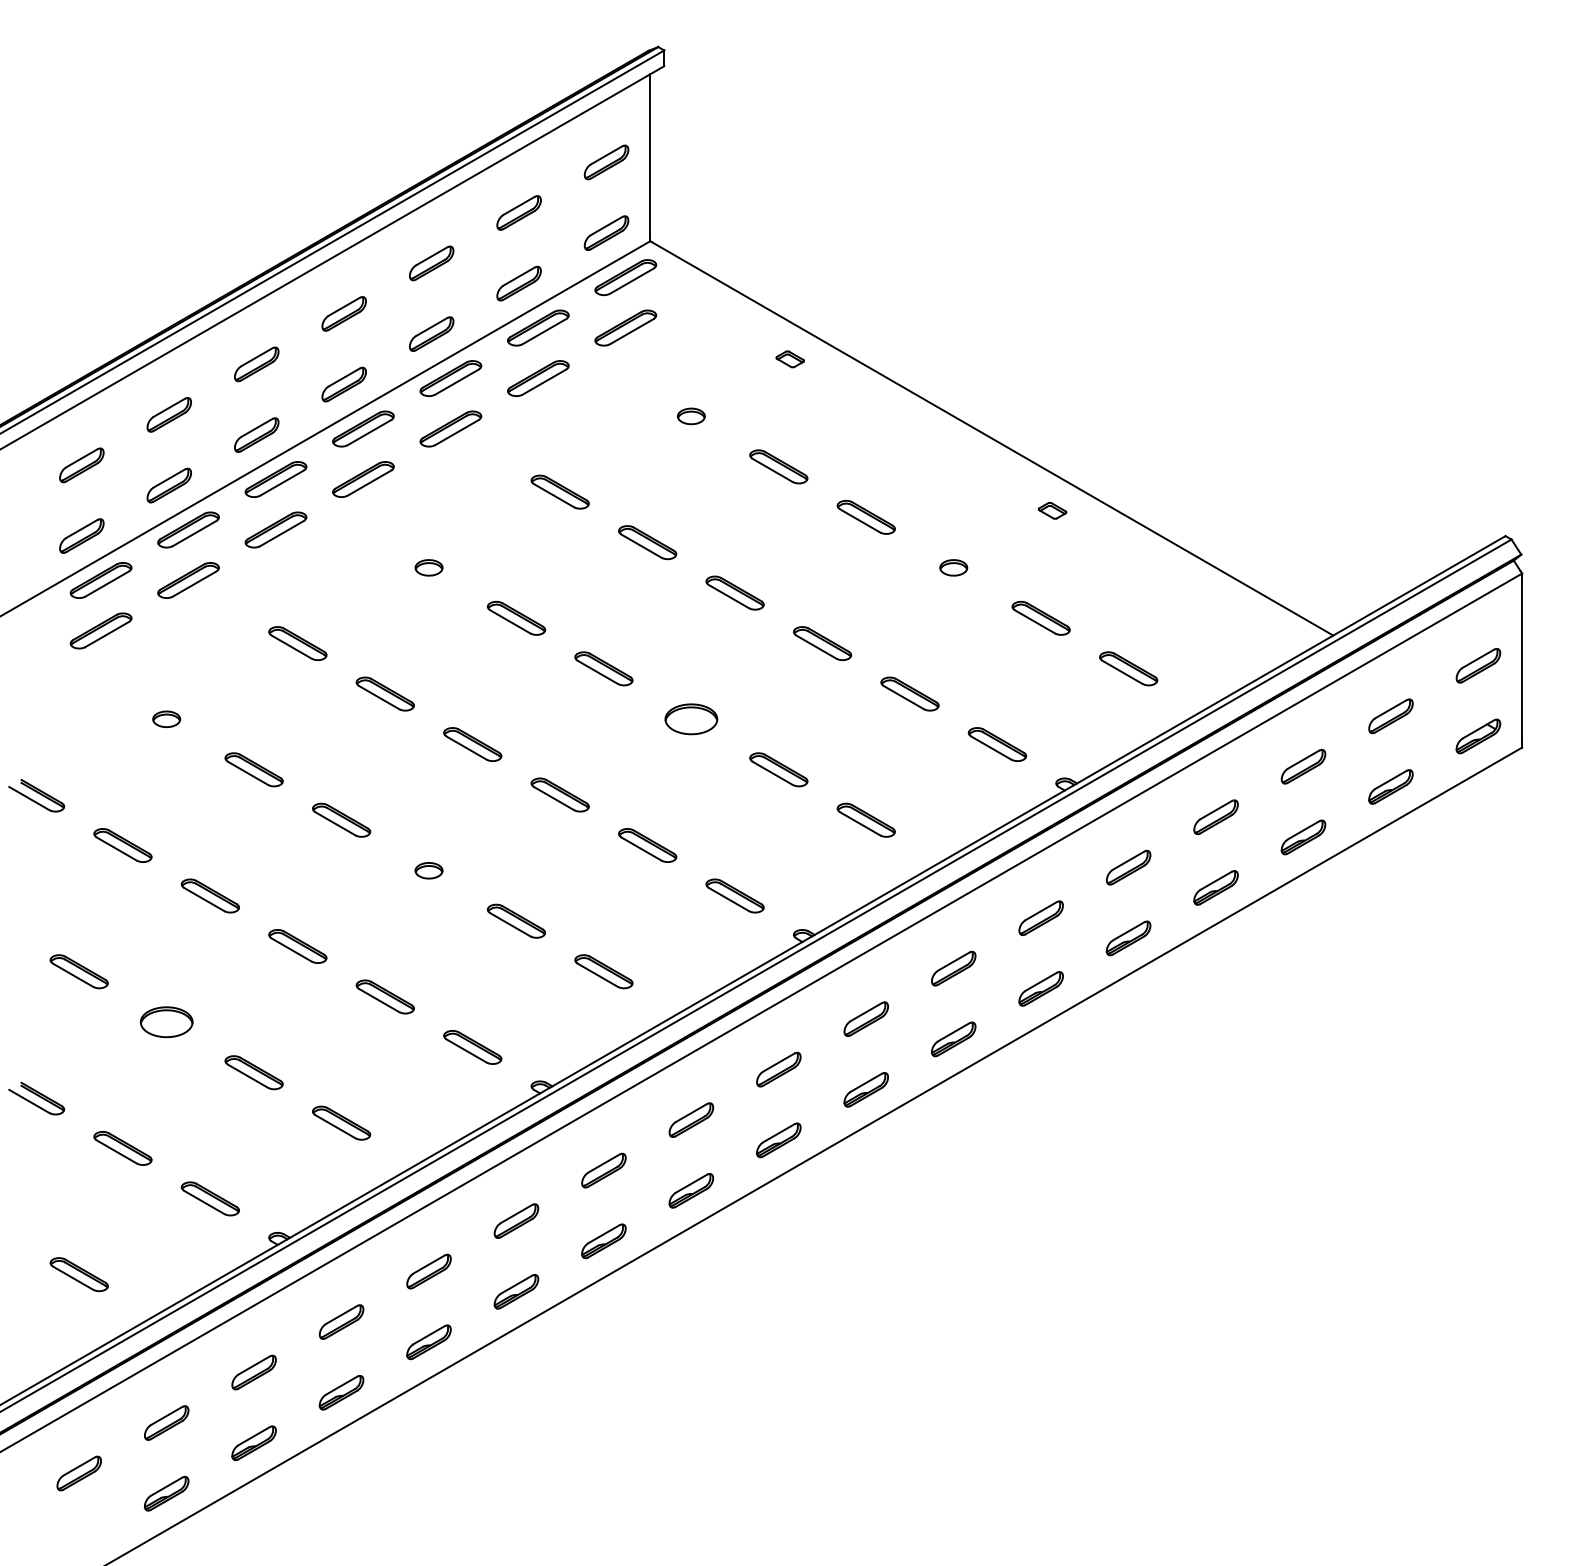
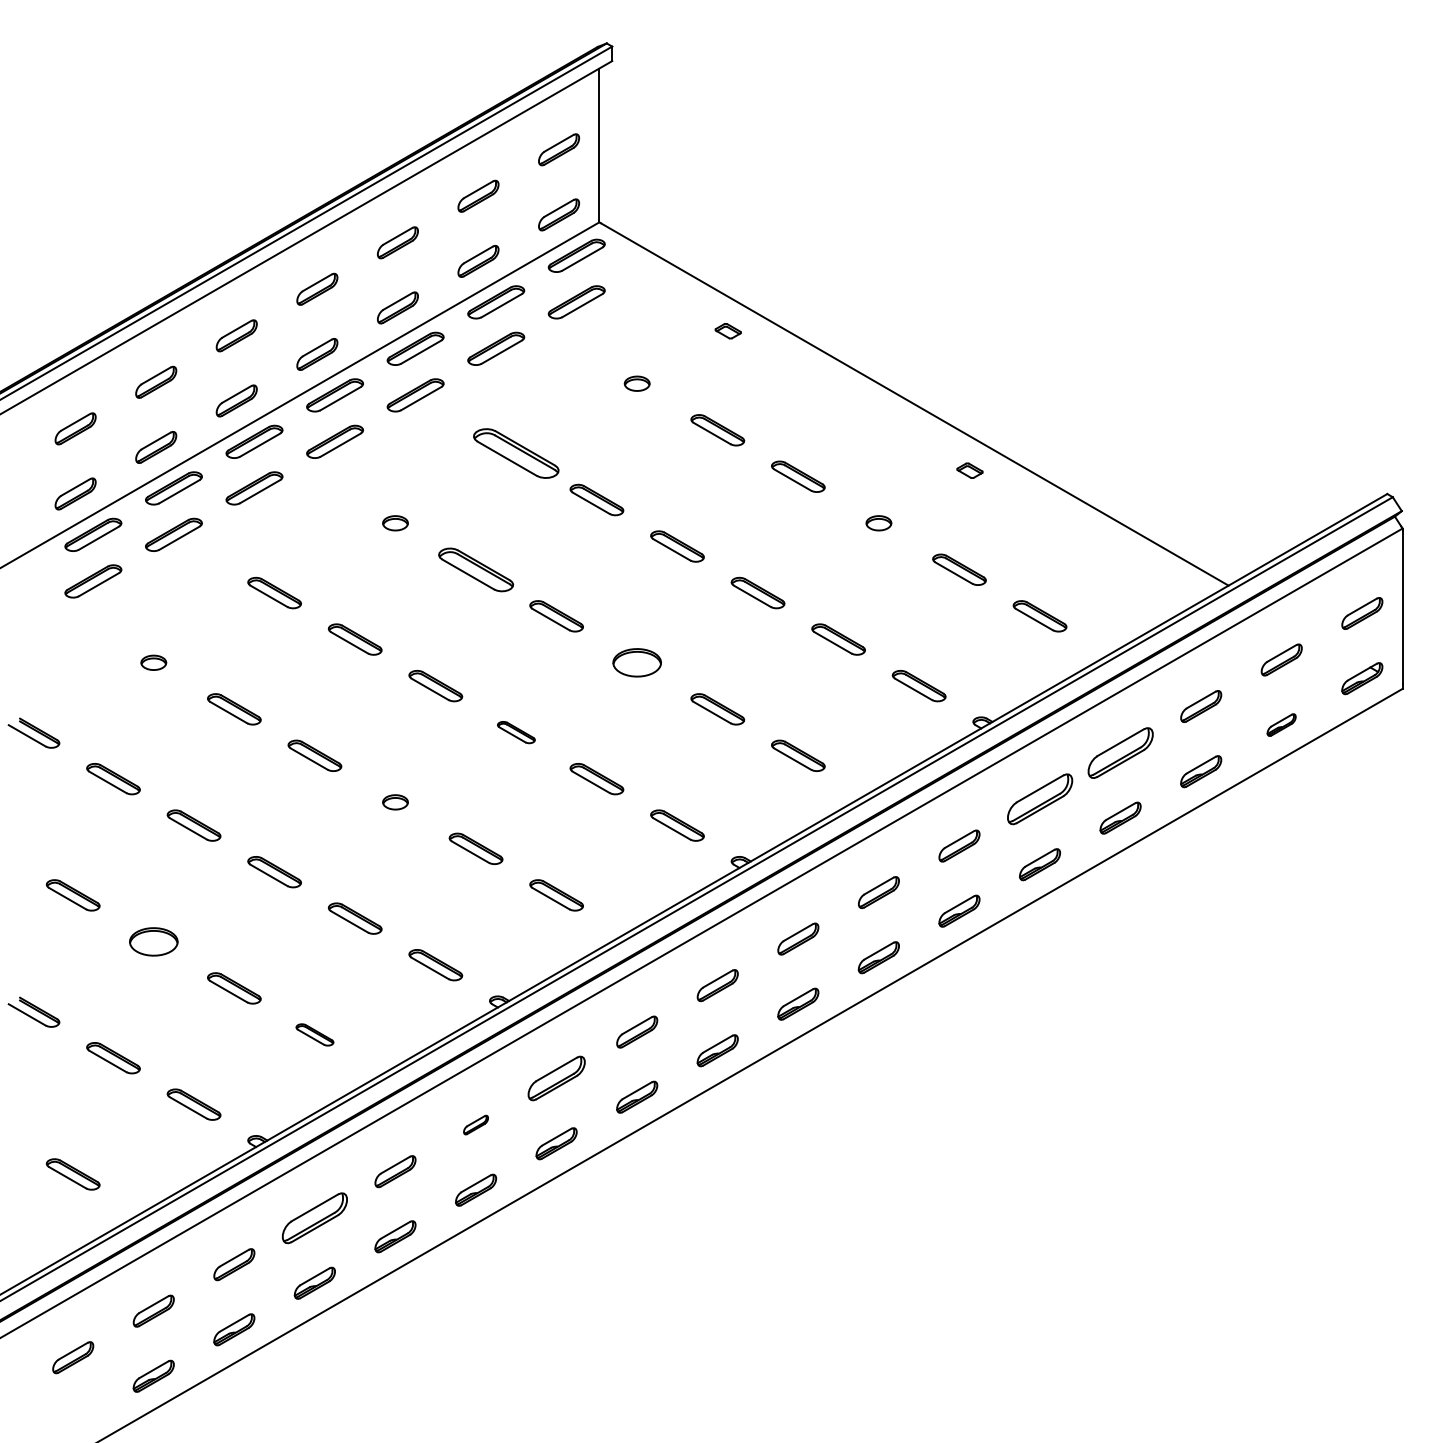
part: (560, 492) -> (516, 453), size x1.6
part: (515, 618) -> (475, 569), size x1.4
part: (1390, 786) -> (1281, 724), size x0.7
part: (560, 794) -> (516, 732), size x0.7
part: (1215, 816) -> (1120, 752), size x1.6
part: (1128, 867) -> (1039, 799), size x1.6
part: (341, 1122) -> (314, 1034), size x0.7
part: (603, 1170) -> (556, 1078), size x1.4
part: (515, 1220) -> (475, 1124), size x0.6
part: (341, 1321) -> (314, 1217), size x1.6

